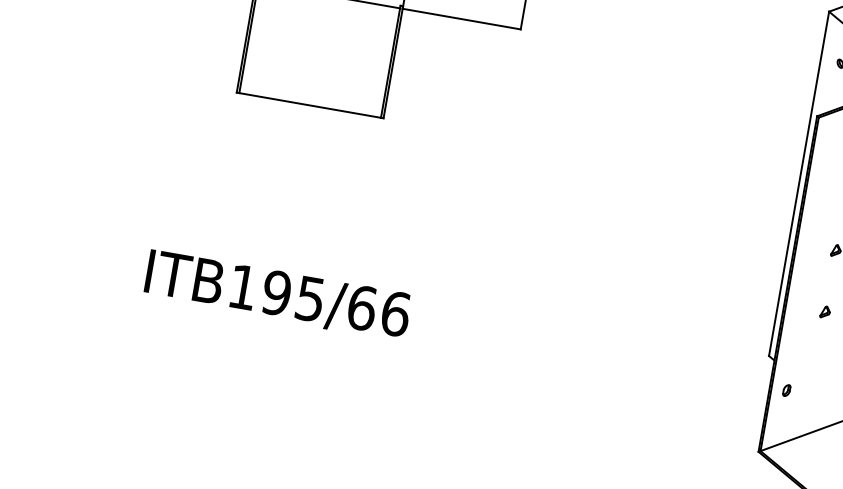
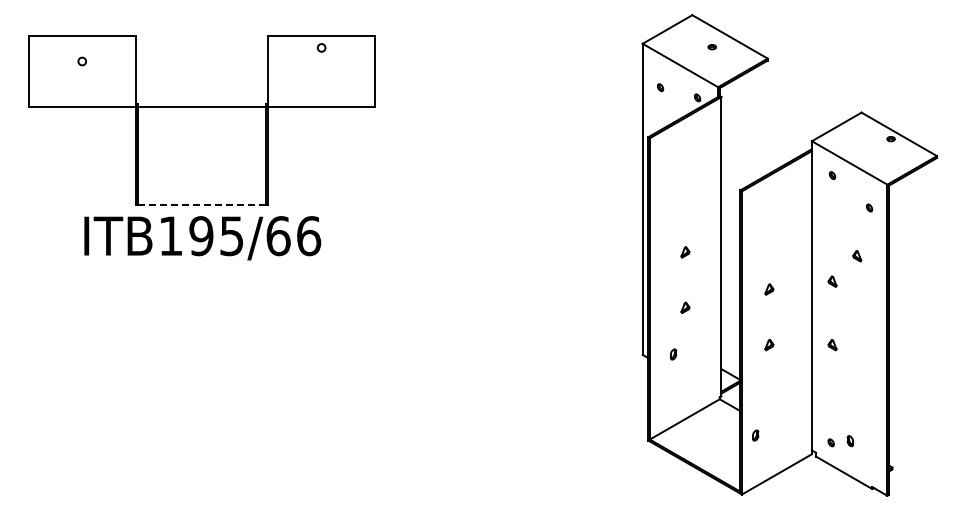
line: (309, 105) -> (201, 205), solid -> dashed
text: (277, 296) -> (202, 238), moved
part: (786, 390) -> (673, 354), moved

